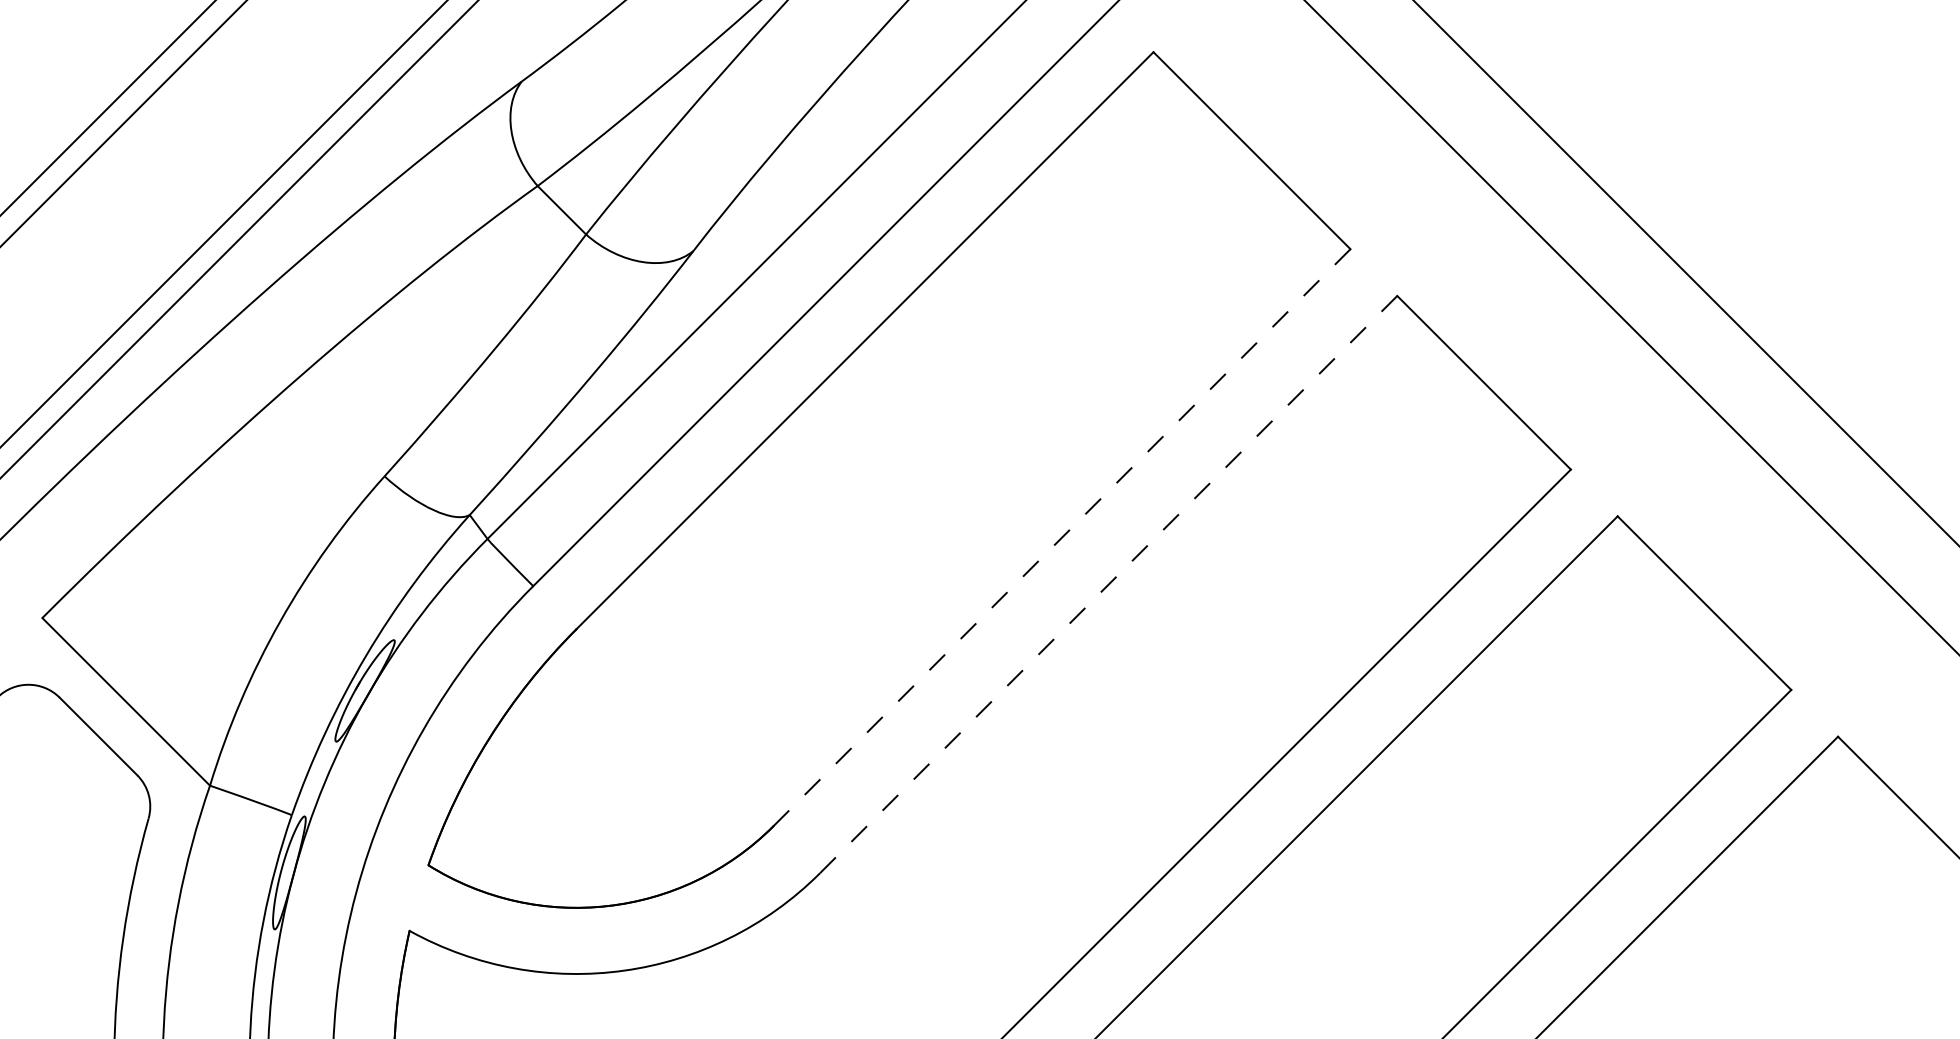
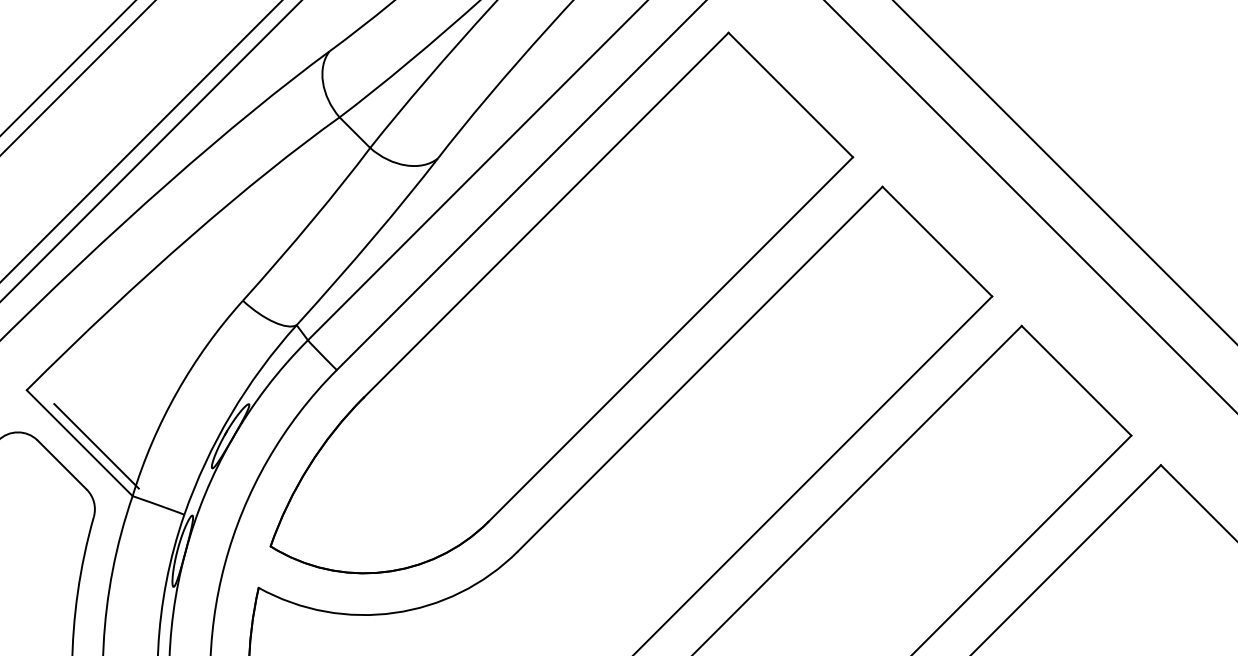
line: (1061, 537) -> (670, 339), dashed -> solid
line: (1109, 585) -> (700, 369), dashed -> solid
line: (152, 707) -> (96, 446), added

